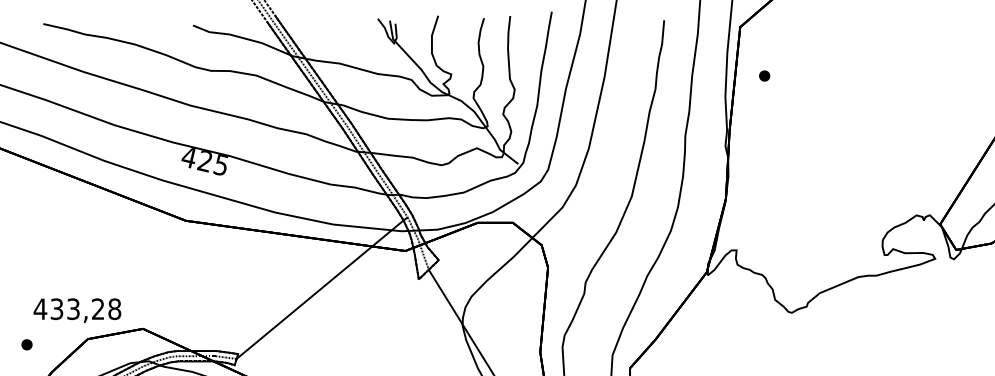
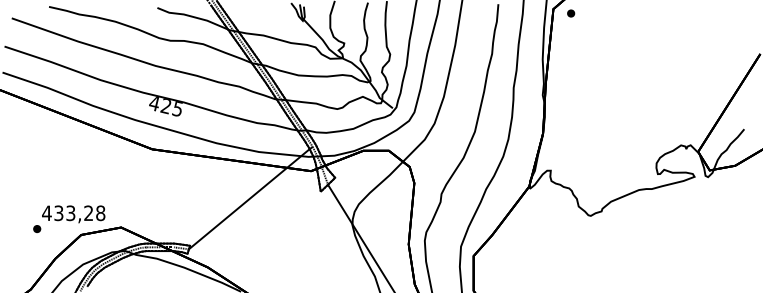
part: (765, 75) -> (571, 13), moved
part: (27, 345) -> (37, 229), moved

